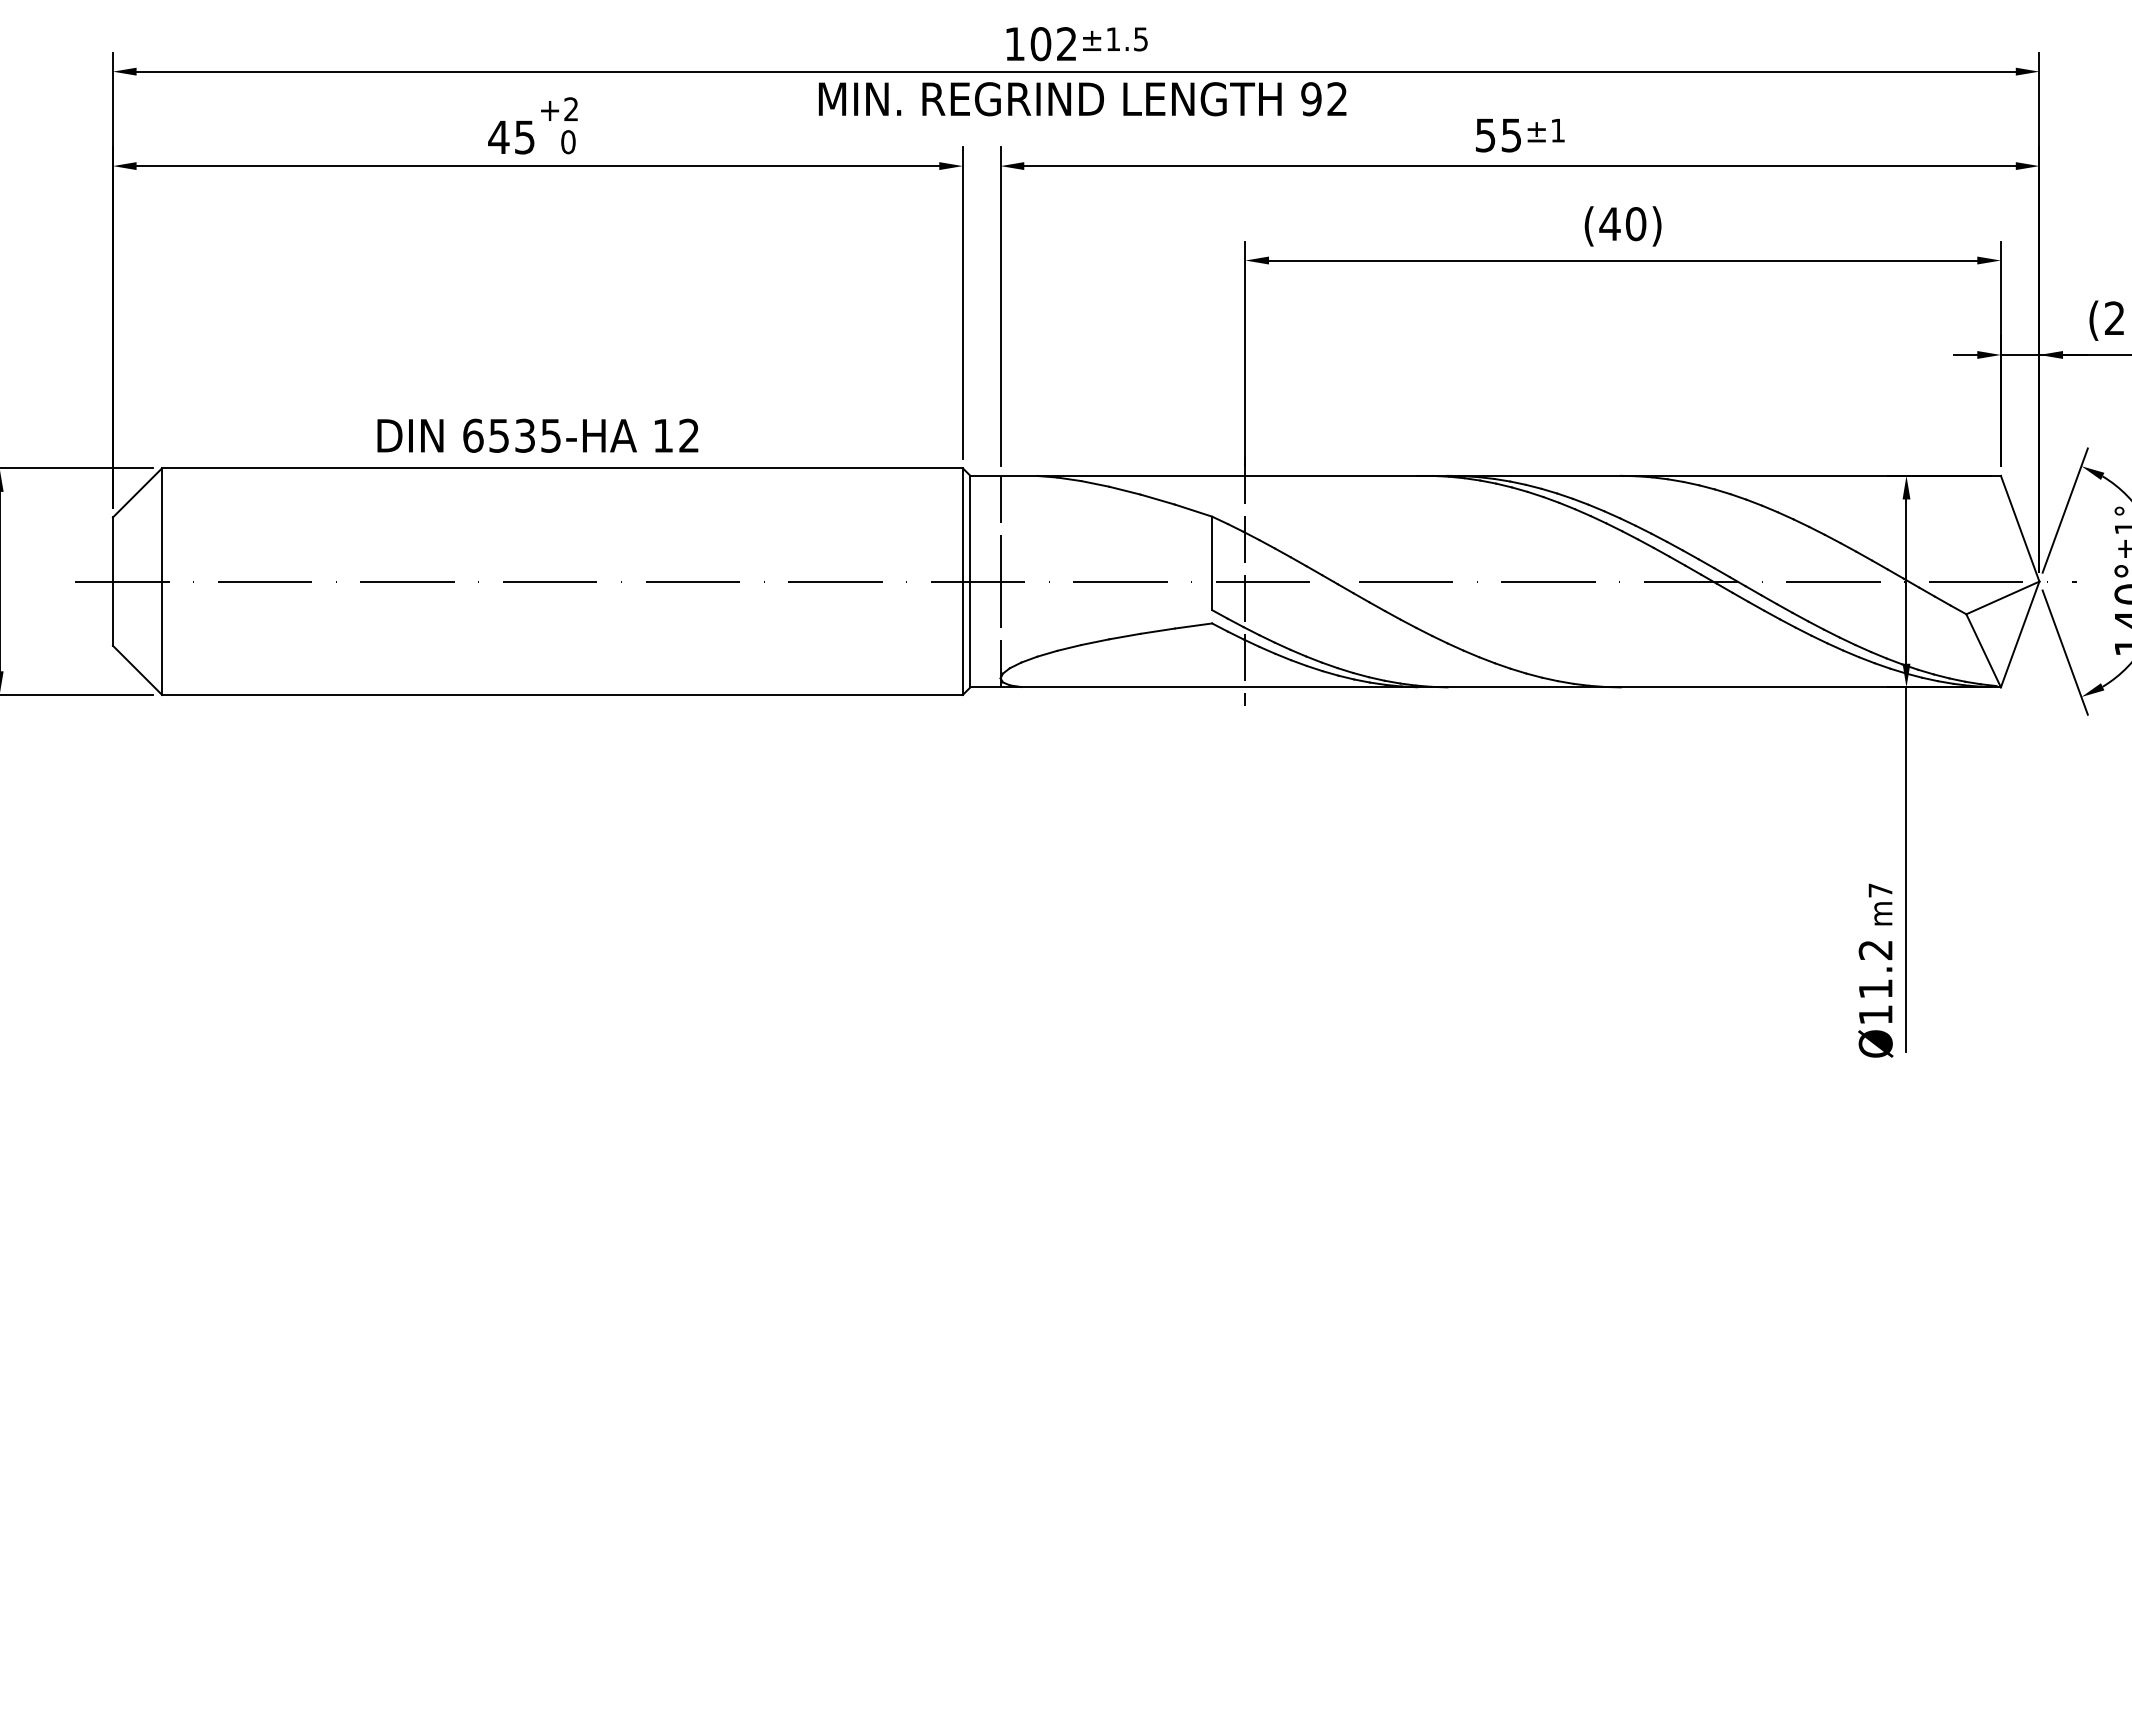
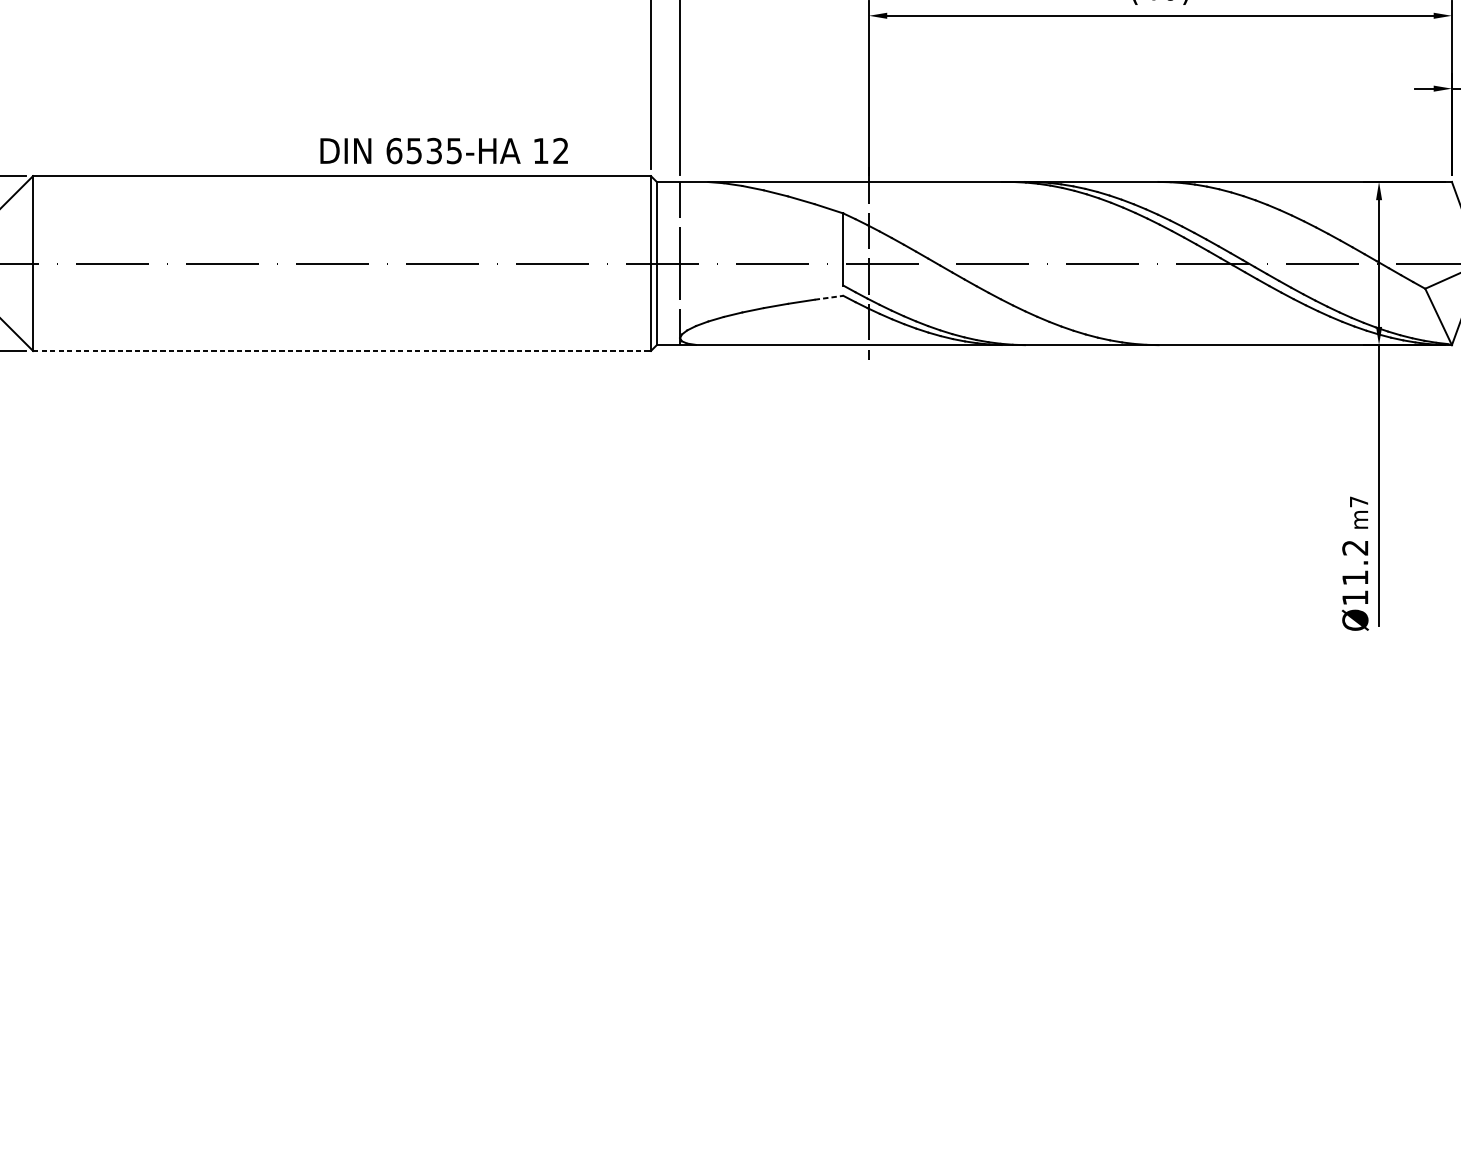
text: (537, 435) -> (443, 150), moved
line: (1193, 626) -> (828, 298), solid -> dashed
line: (562, 694) -> (342, 350), solid -> dashed

